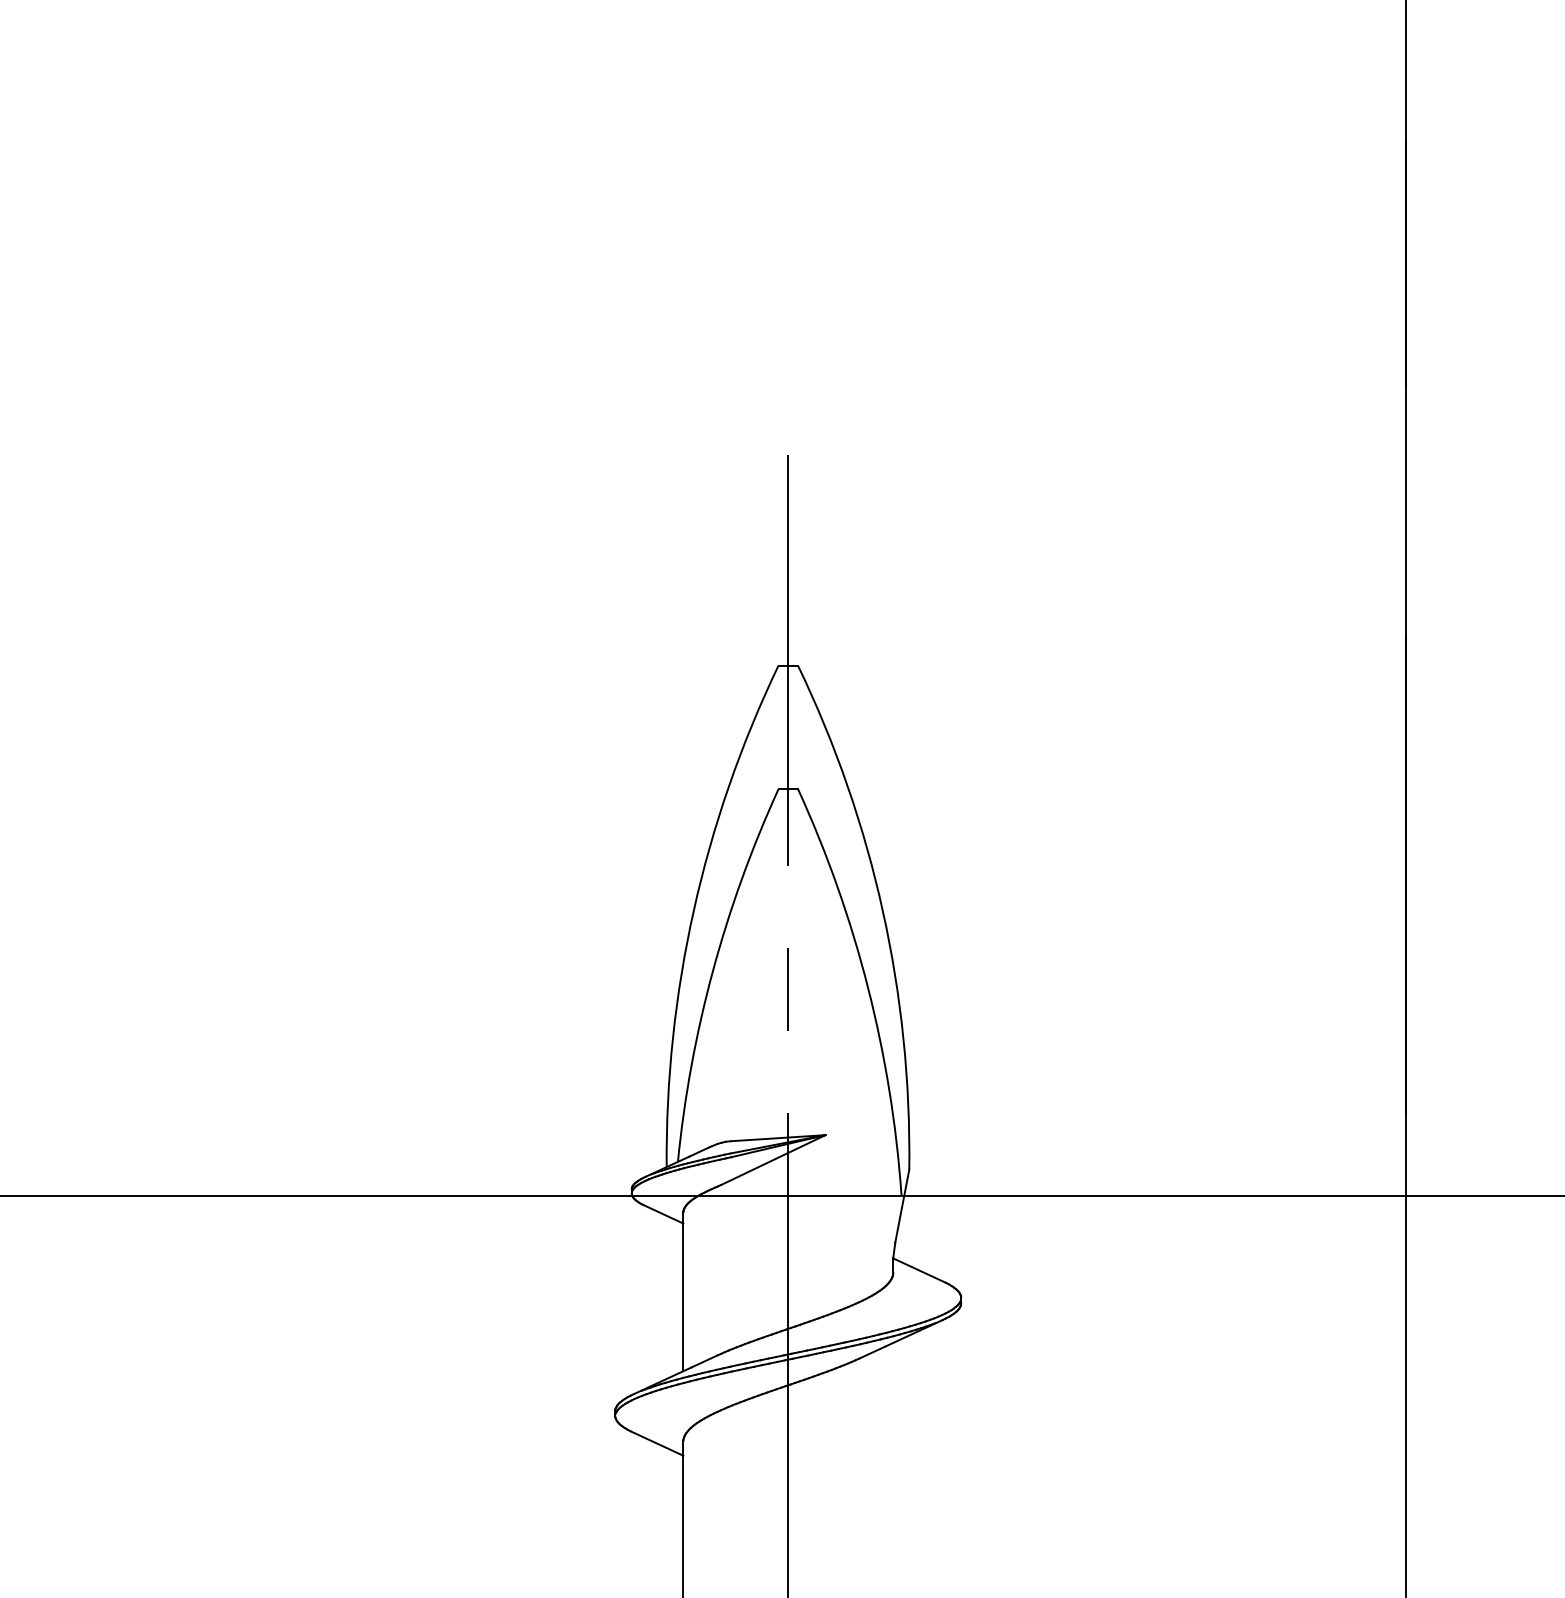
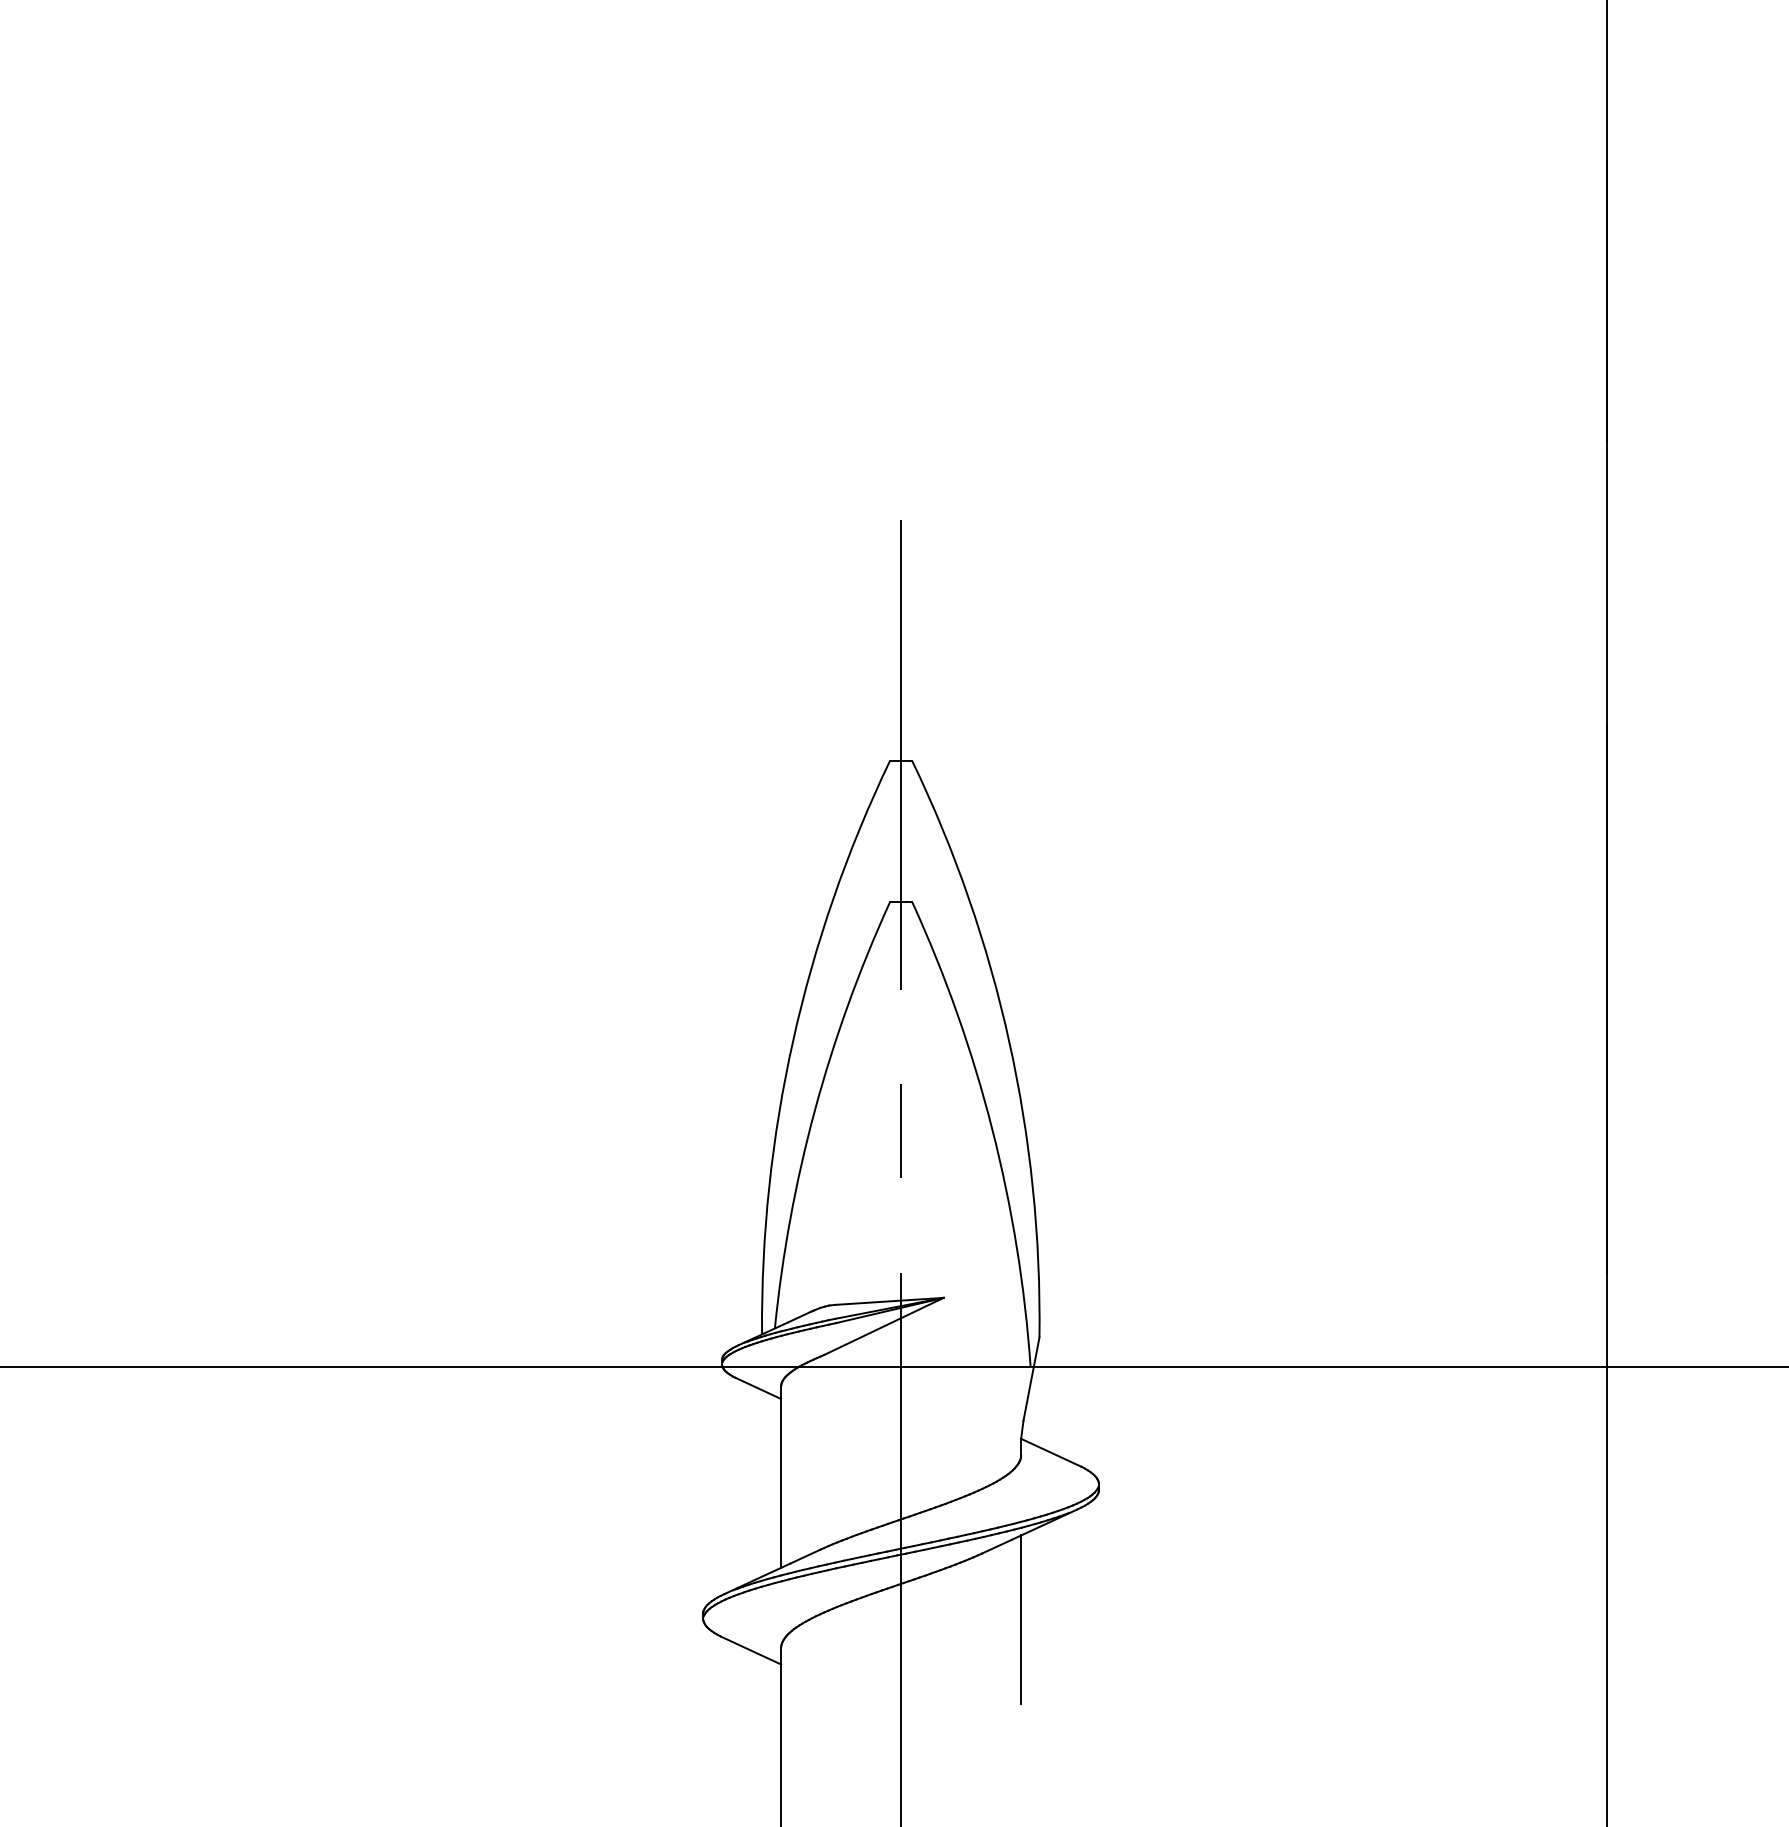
line: (893, 1416) -> (1021, 1619), added

